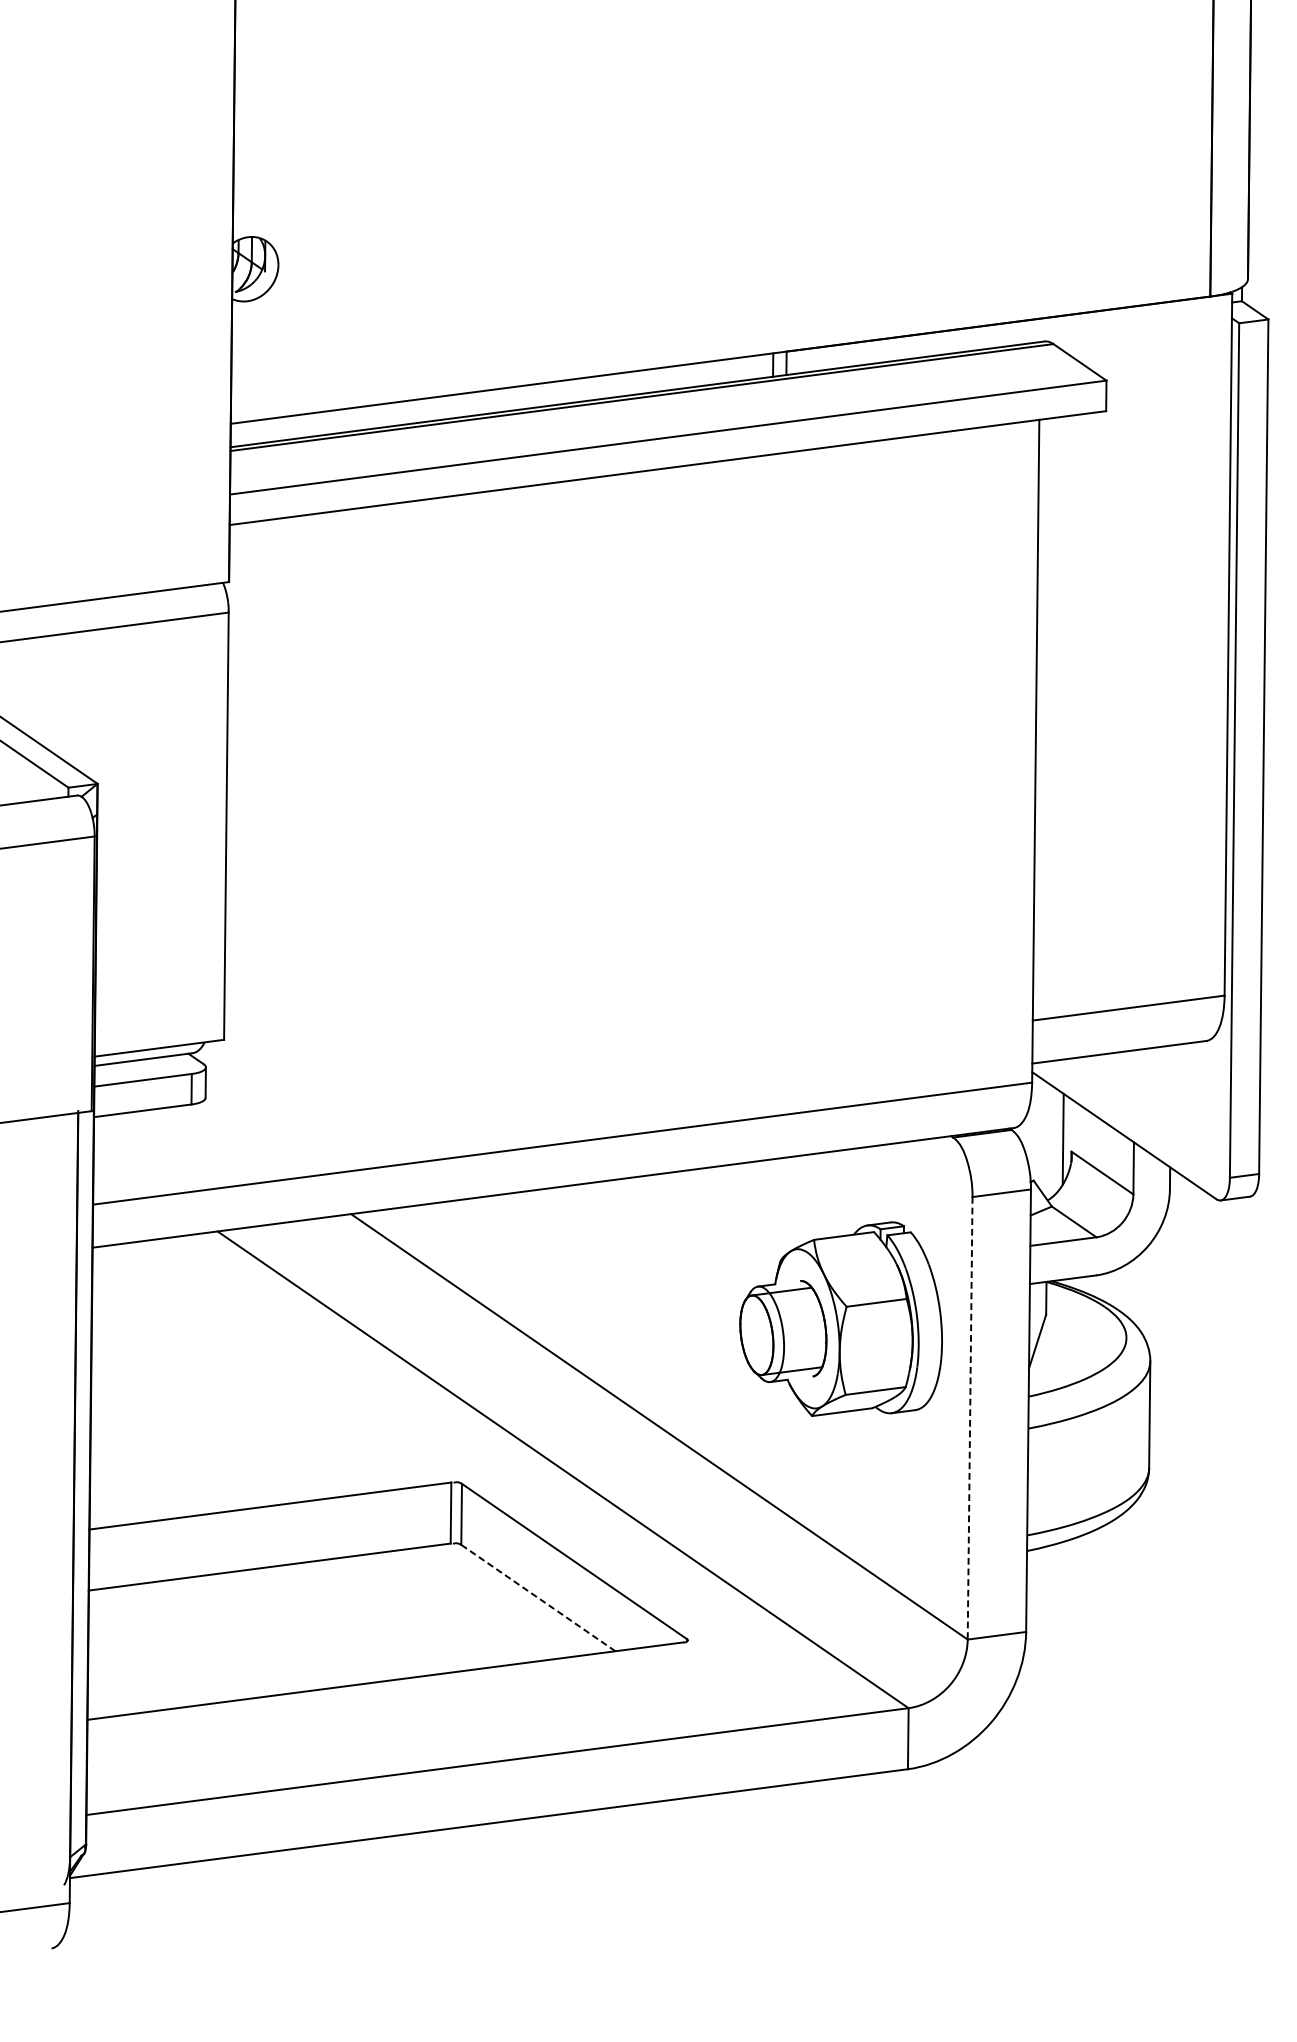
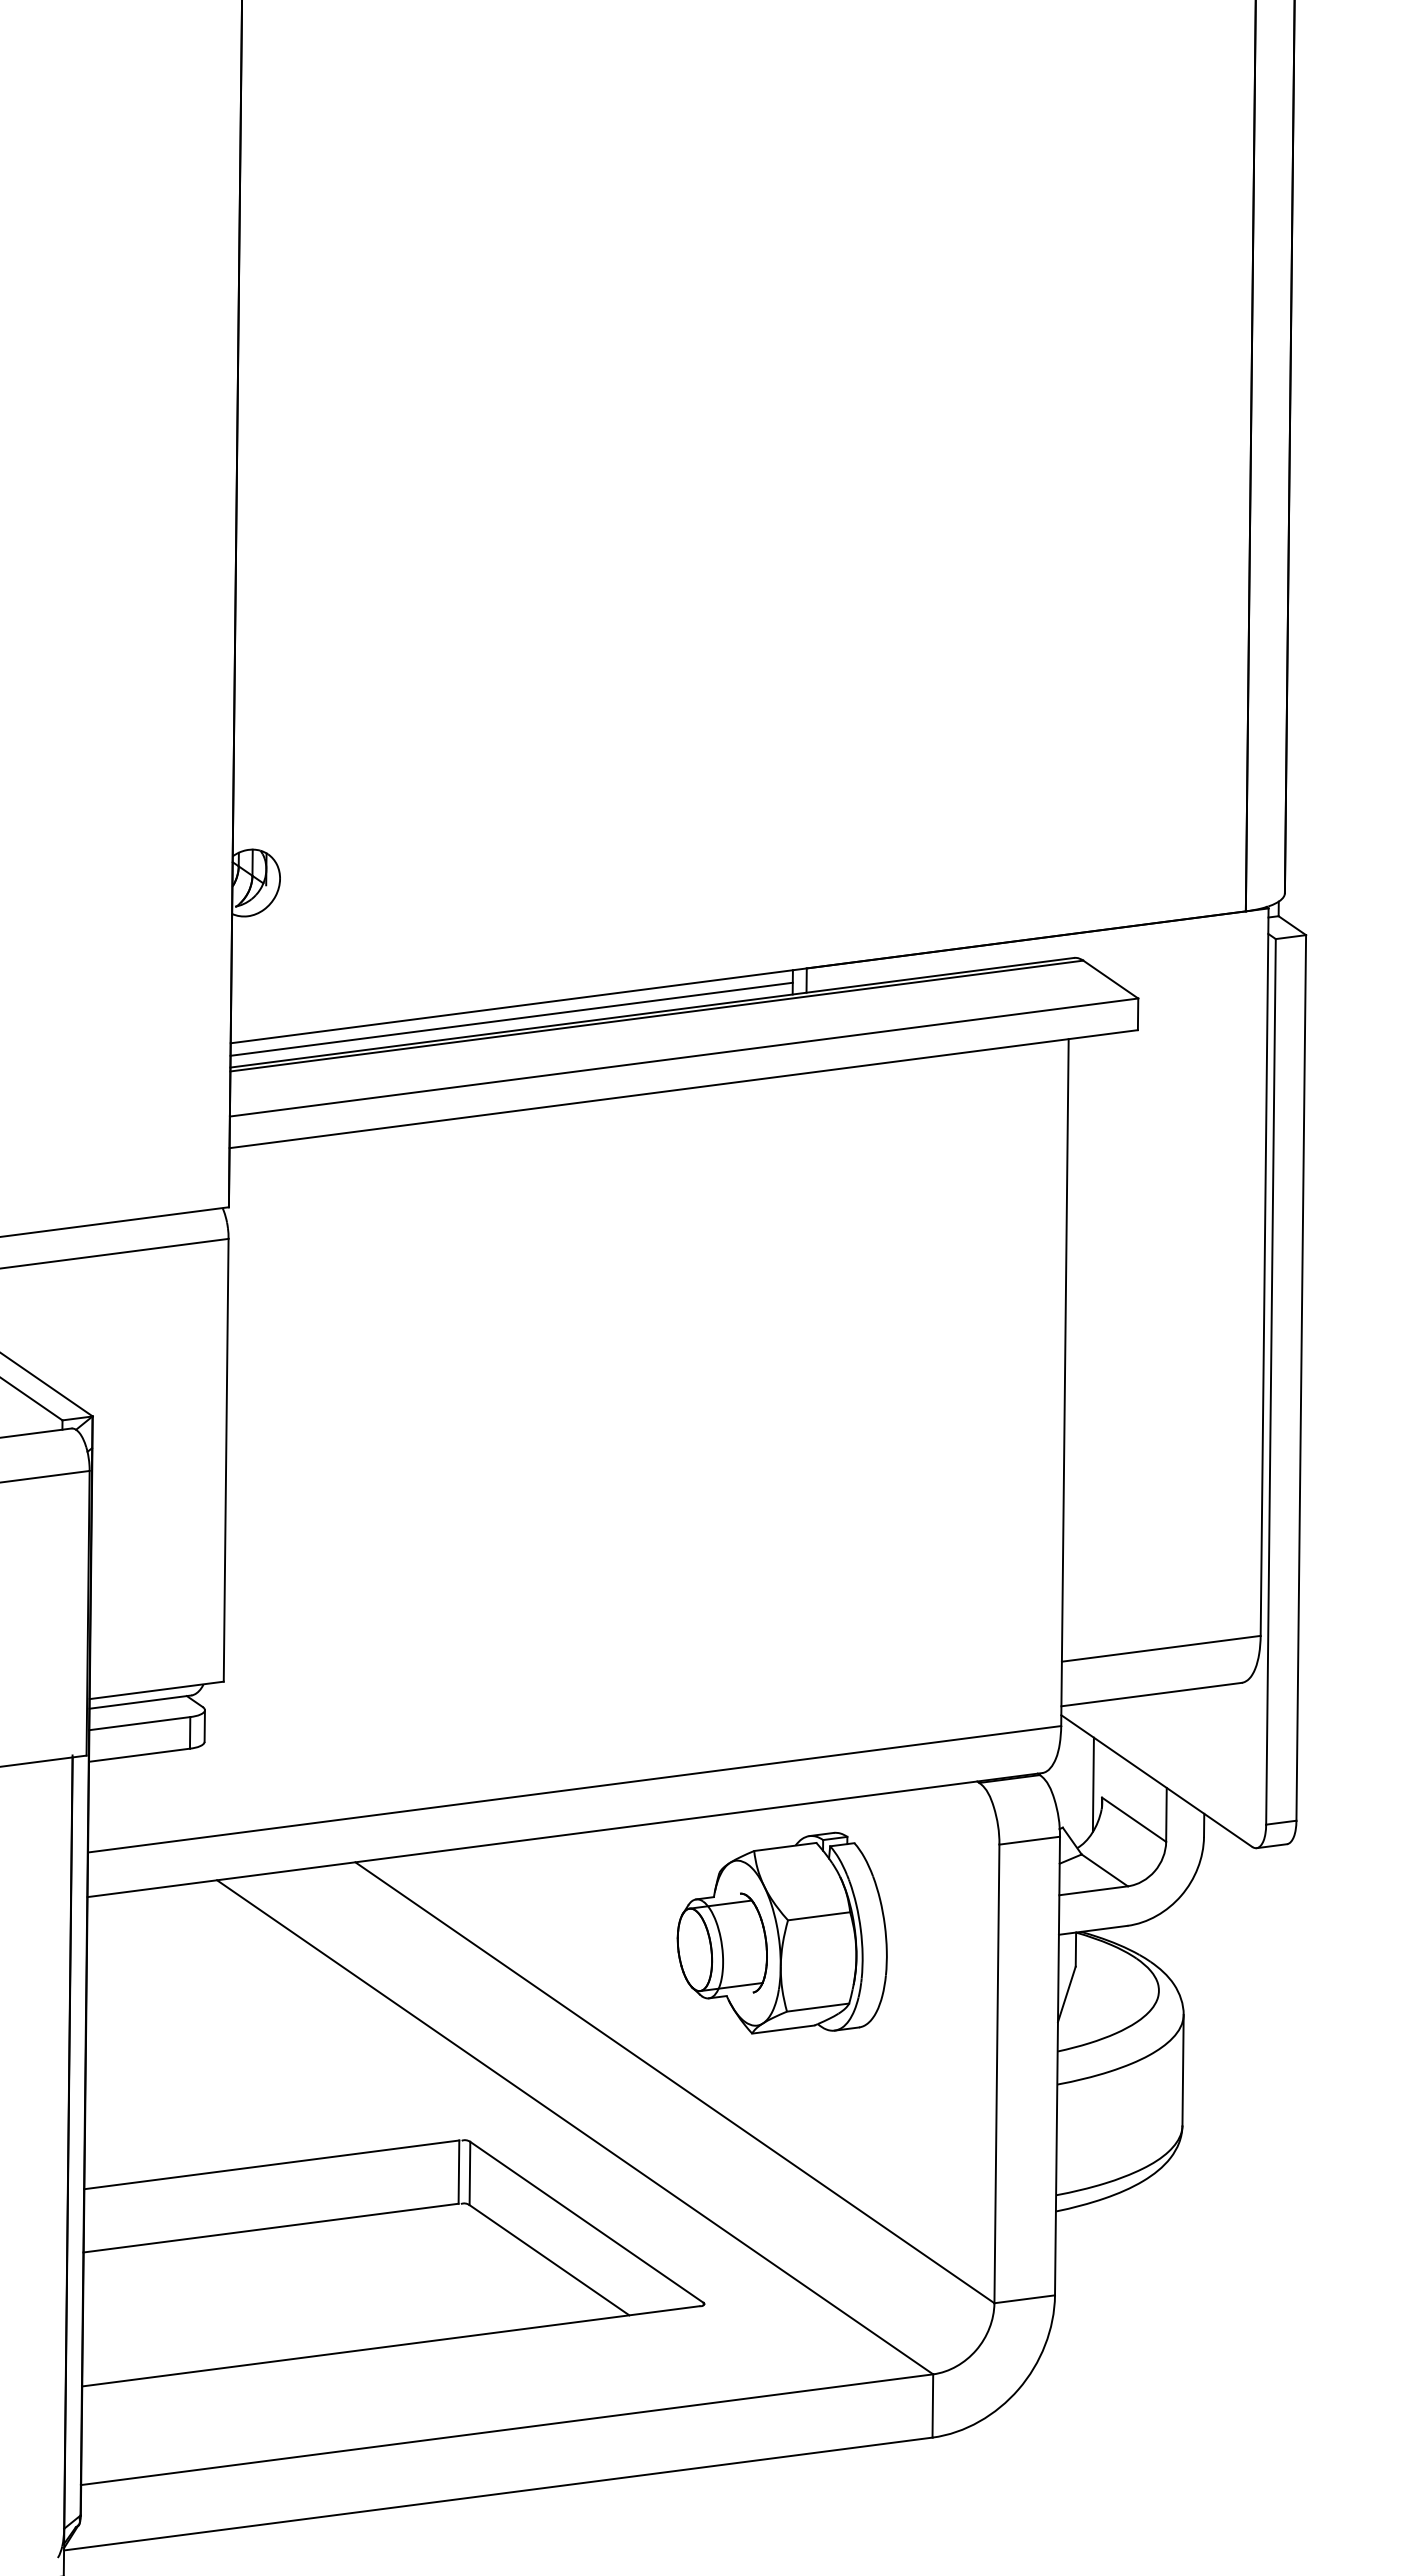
line: (501, 399) -> (511, 1018), added
part: (840, 1318) -> (781, 1932), moved
line: (969, 1418) -> (996, 2074), dashed -> solid
line: (538, 1597) -> (549, 2259), dashed -> solid

